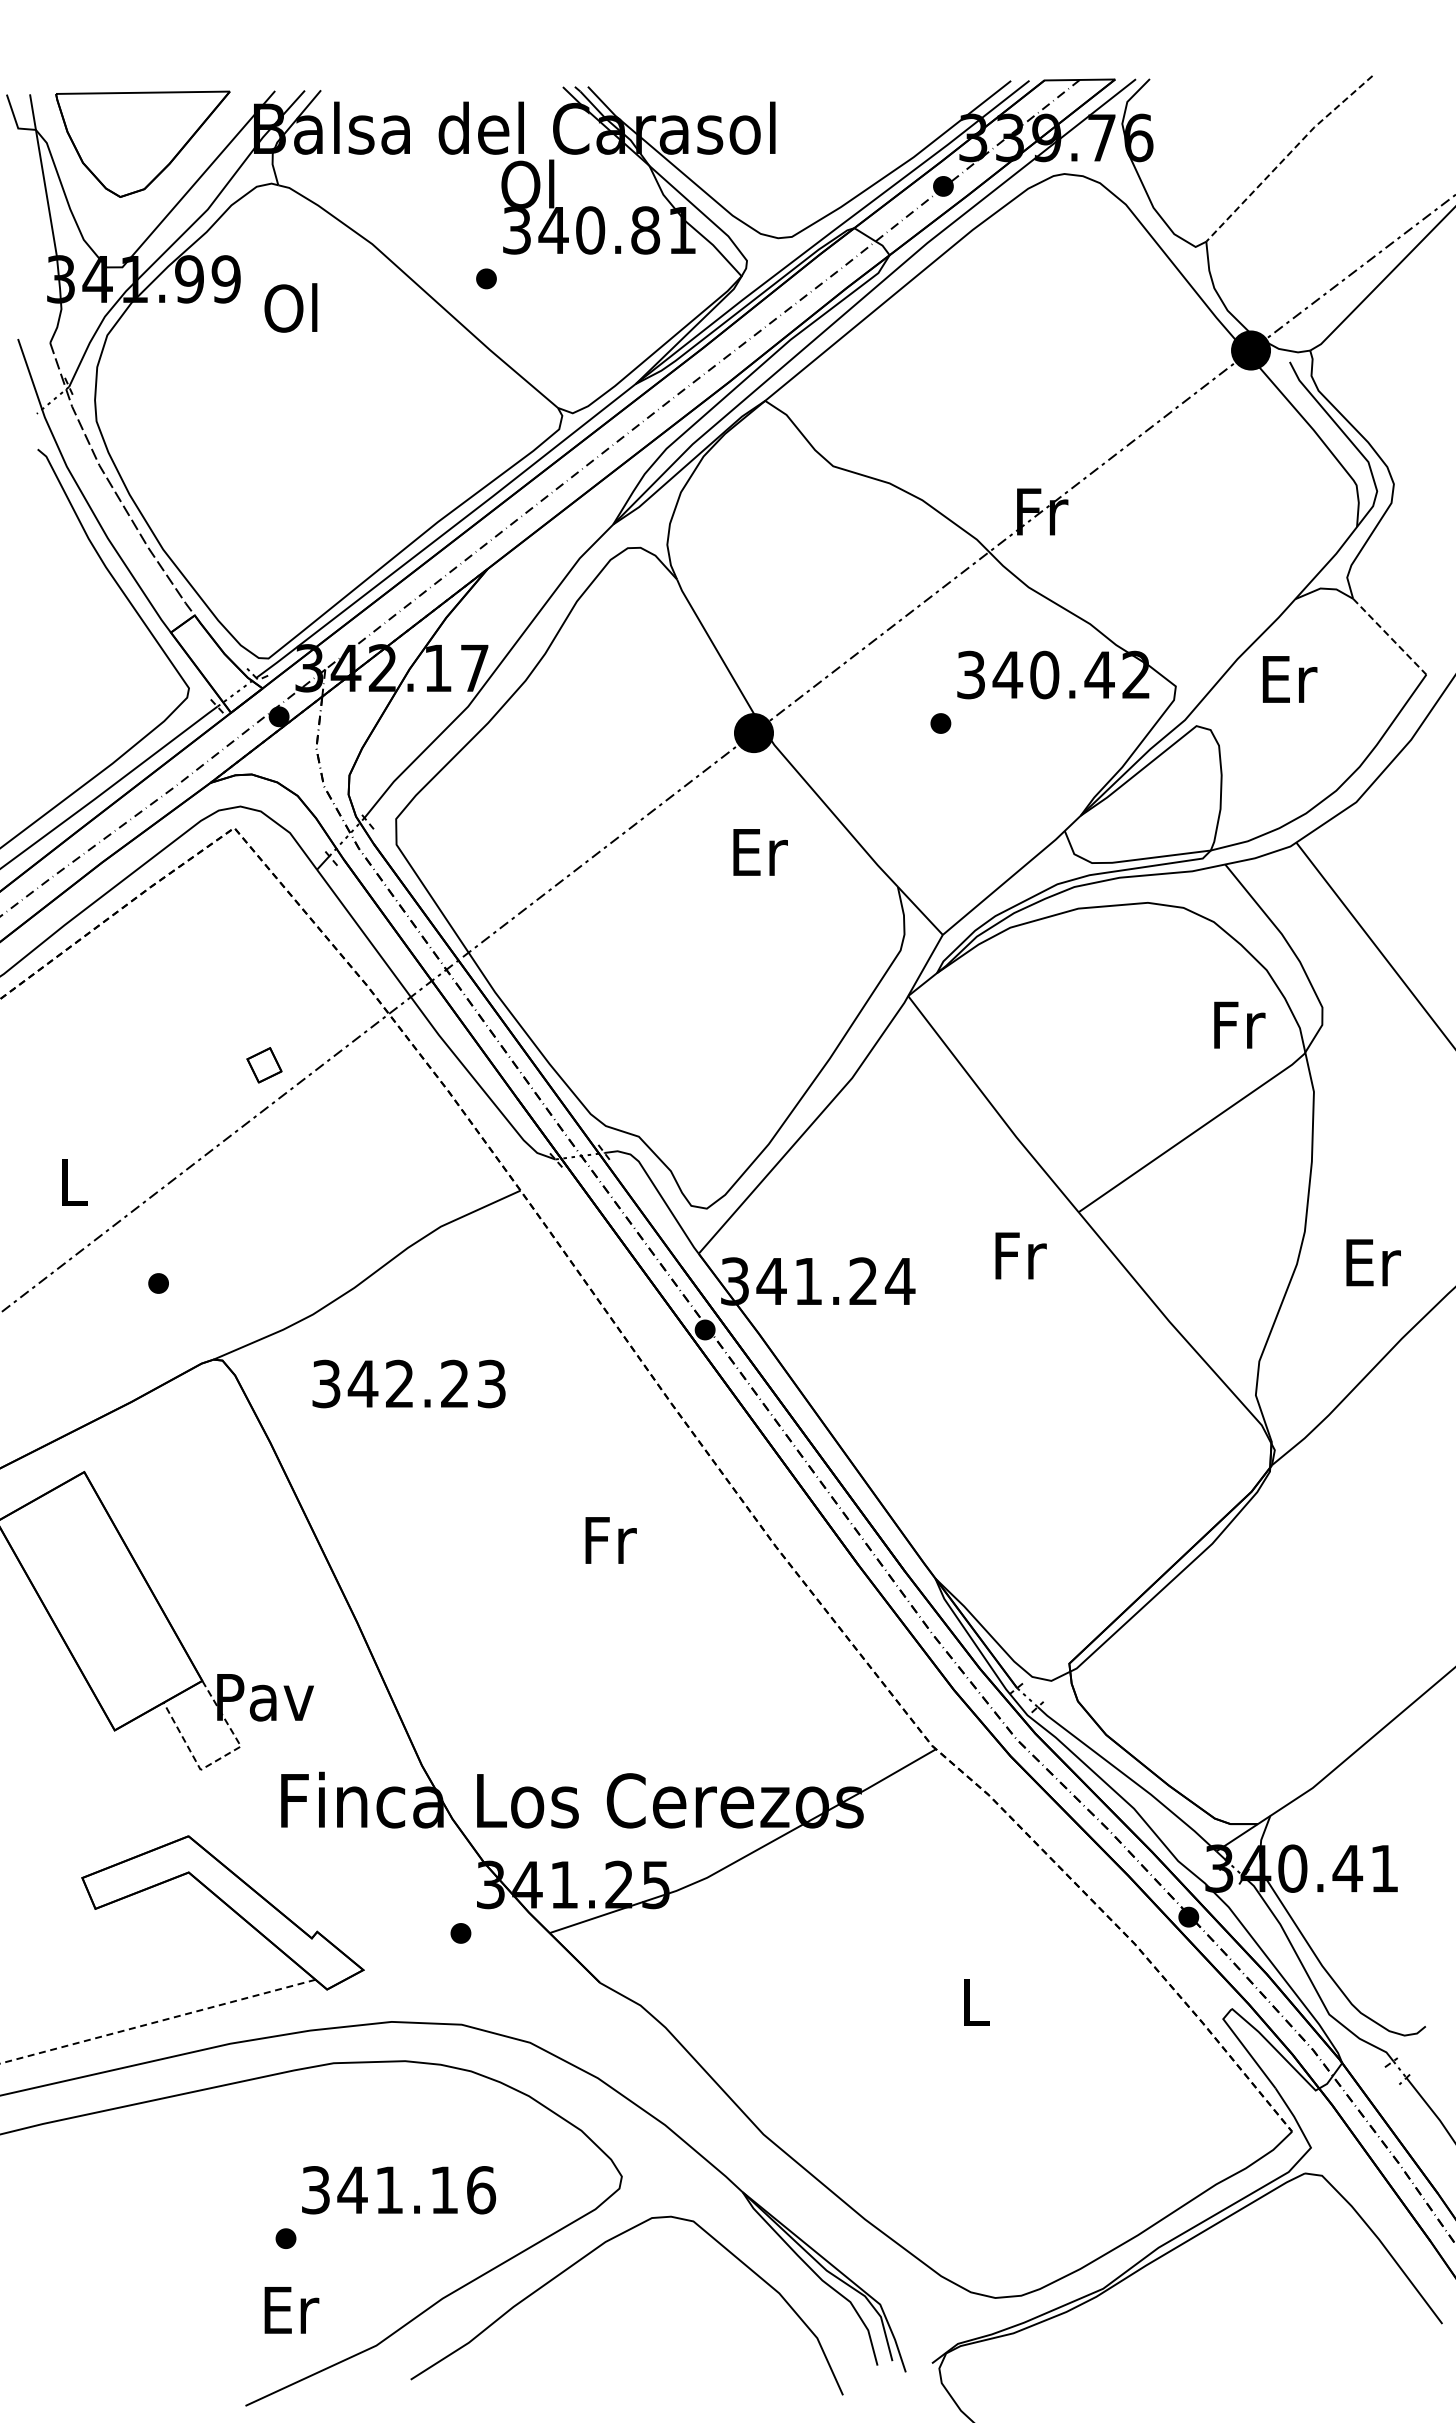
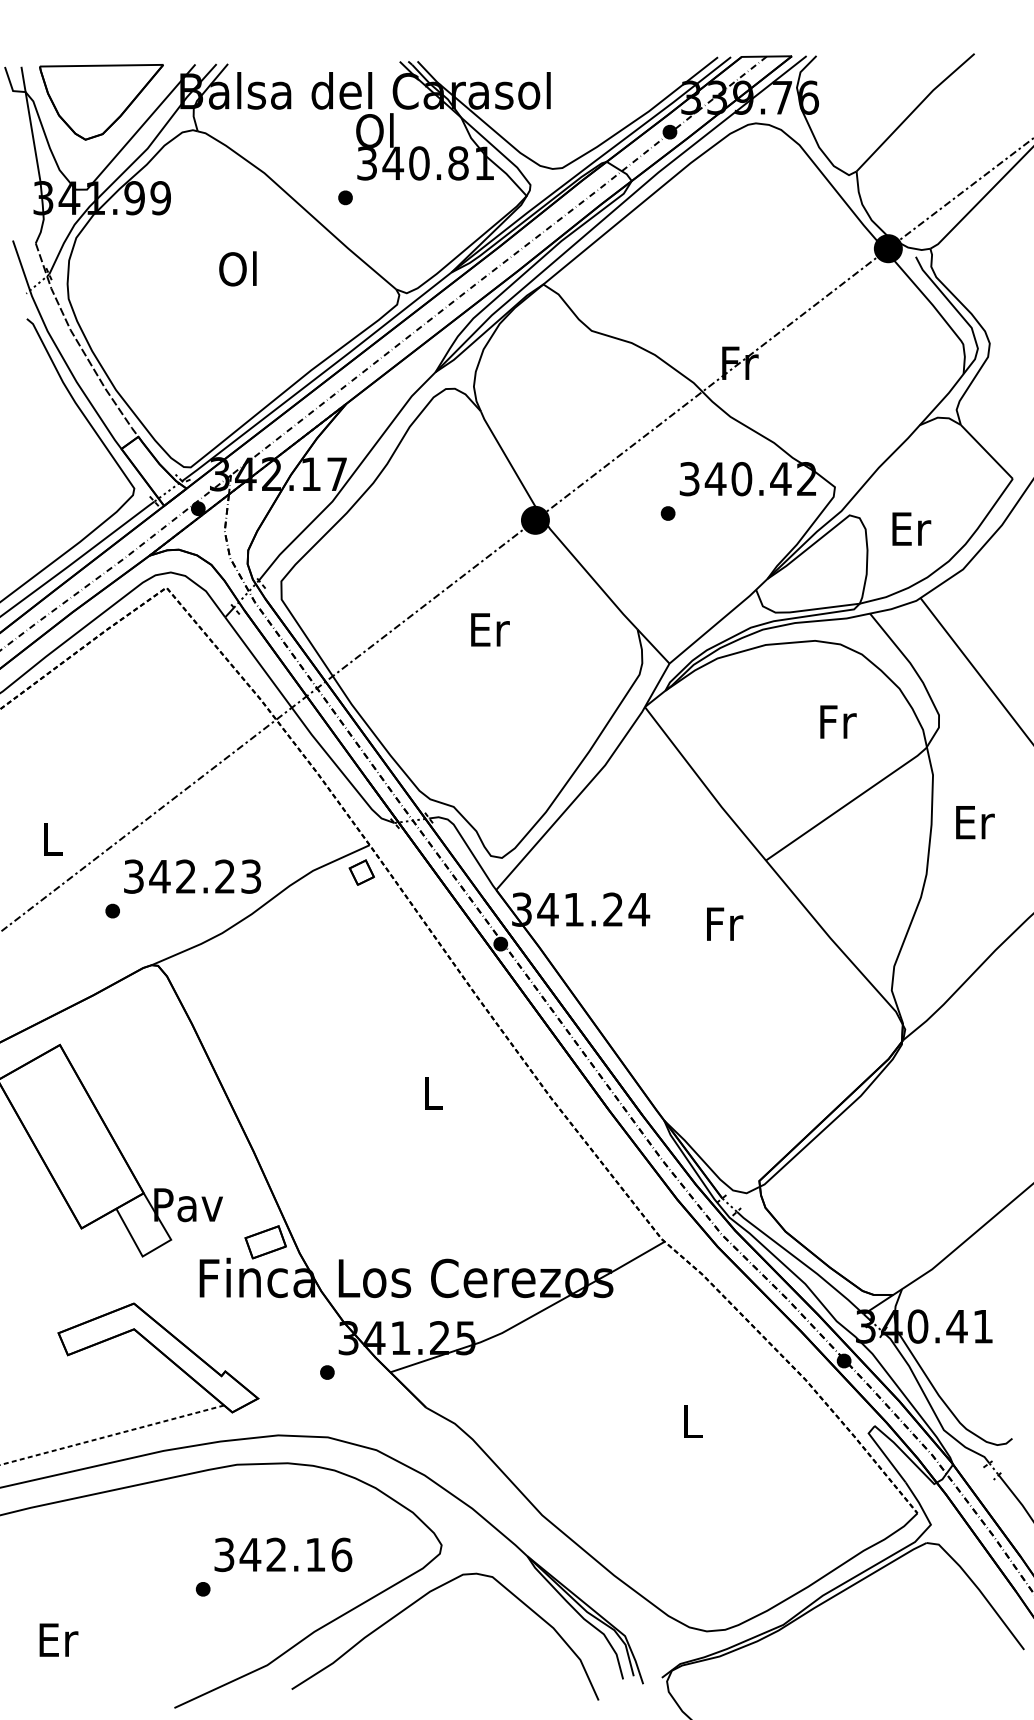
line: (1286, 156) -> (913, 110), dashed -> solid
text: (290, 307) -> (237, 268), moved
line: (1389, 636) -> (986, 451), dashed -> solid
text: (1289, 679) -> (911, 529), moved
text: (760, 852) -> (490, 629), moved
text: (1239, 1024) -> (838, 721), moved
part: (264, 1065) -> (361, 872), moved
text: (1020, 1255) -> (724, 923), moved
text: (1373, 1262) -> (975, 822), moved
text: (408, 1383) -> (192, 876), moved
text: (610, 1540) -> (433, 1093), Fr -> L
part: (373, 1749) -> (265, 1241), added
line: (220, 1758) -> (156, 1248), dashed -> solid
text: (388, 2189) -> (275, 1554), 341.16 -> 342.16
text: (291, 2310) -> (58, 1640), moved

